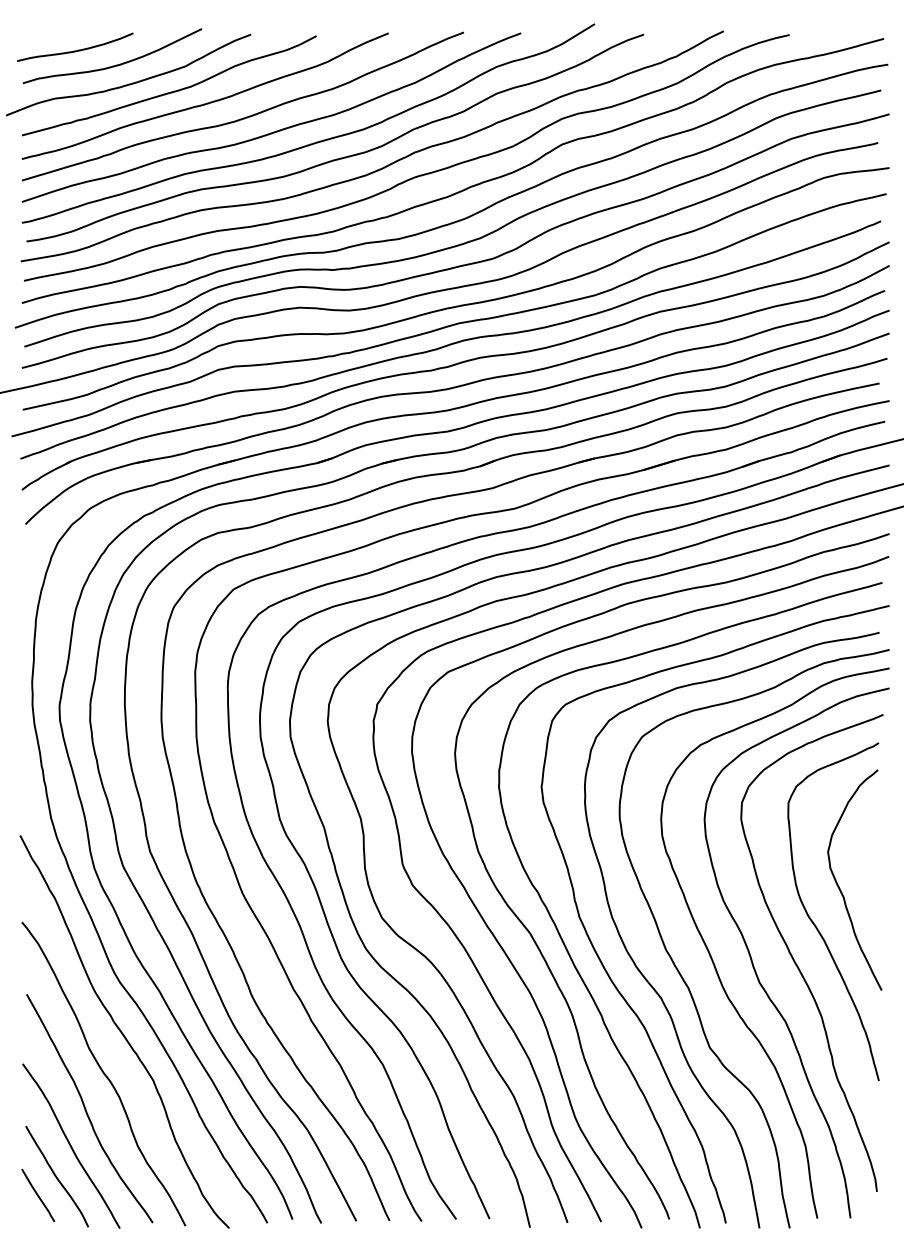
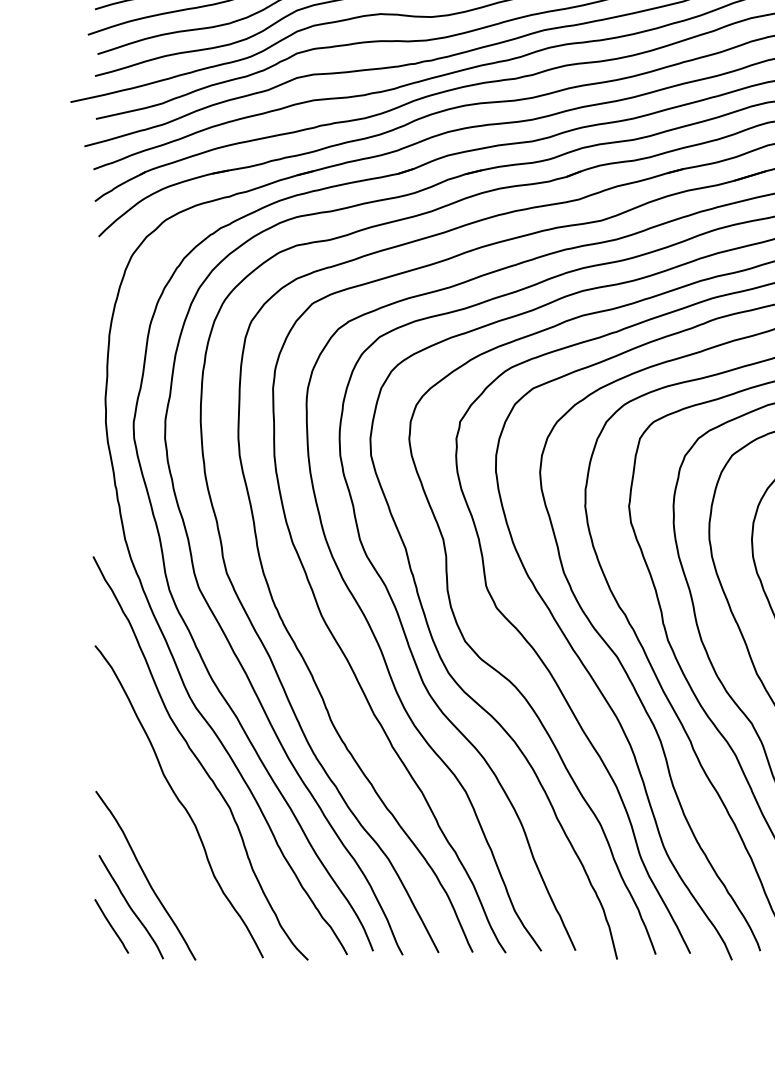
curve: (86, 1108) -> (161, 837), removed

